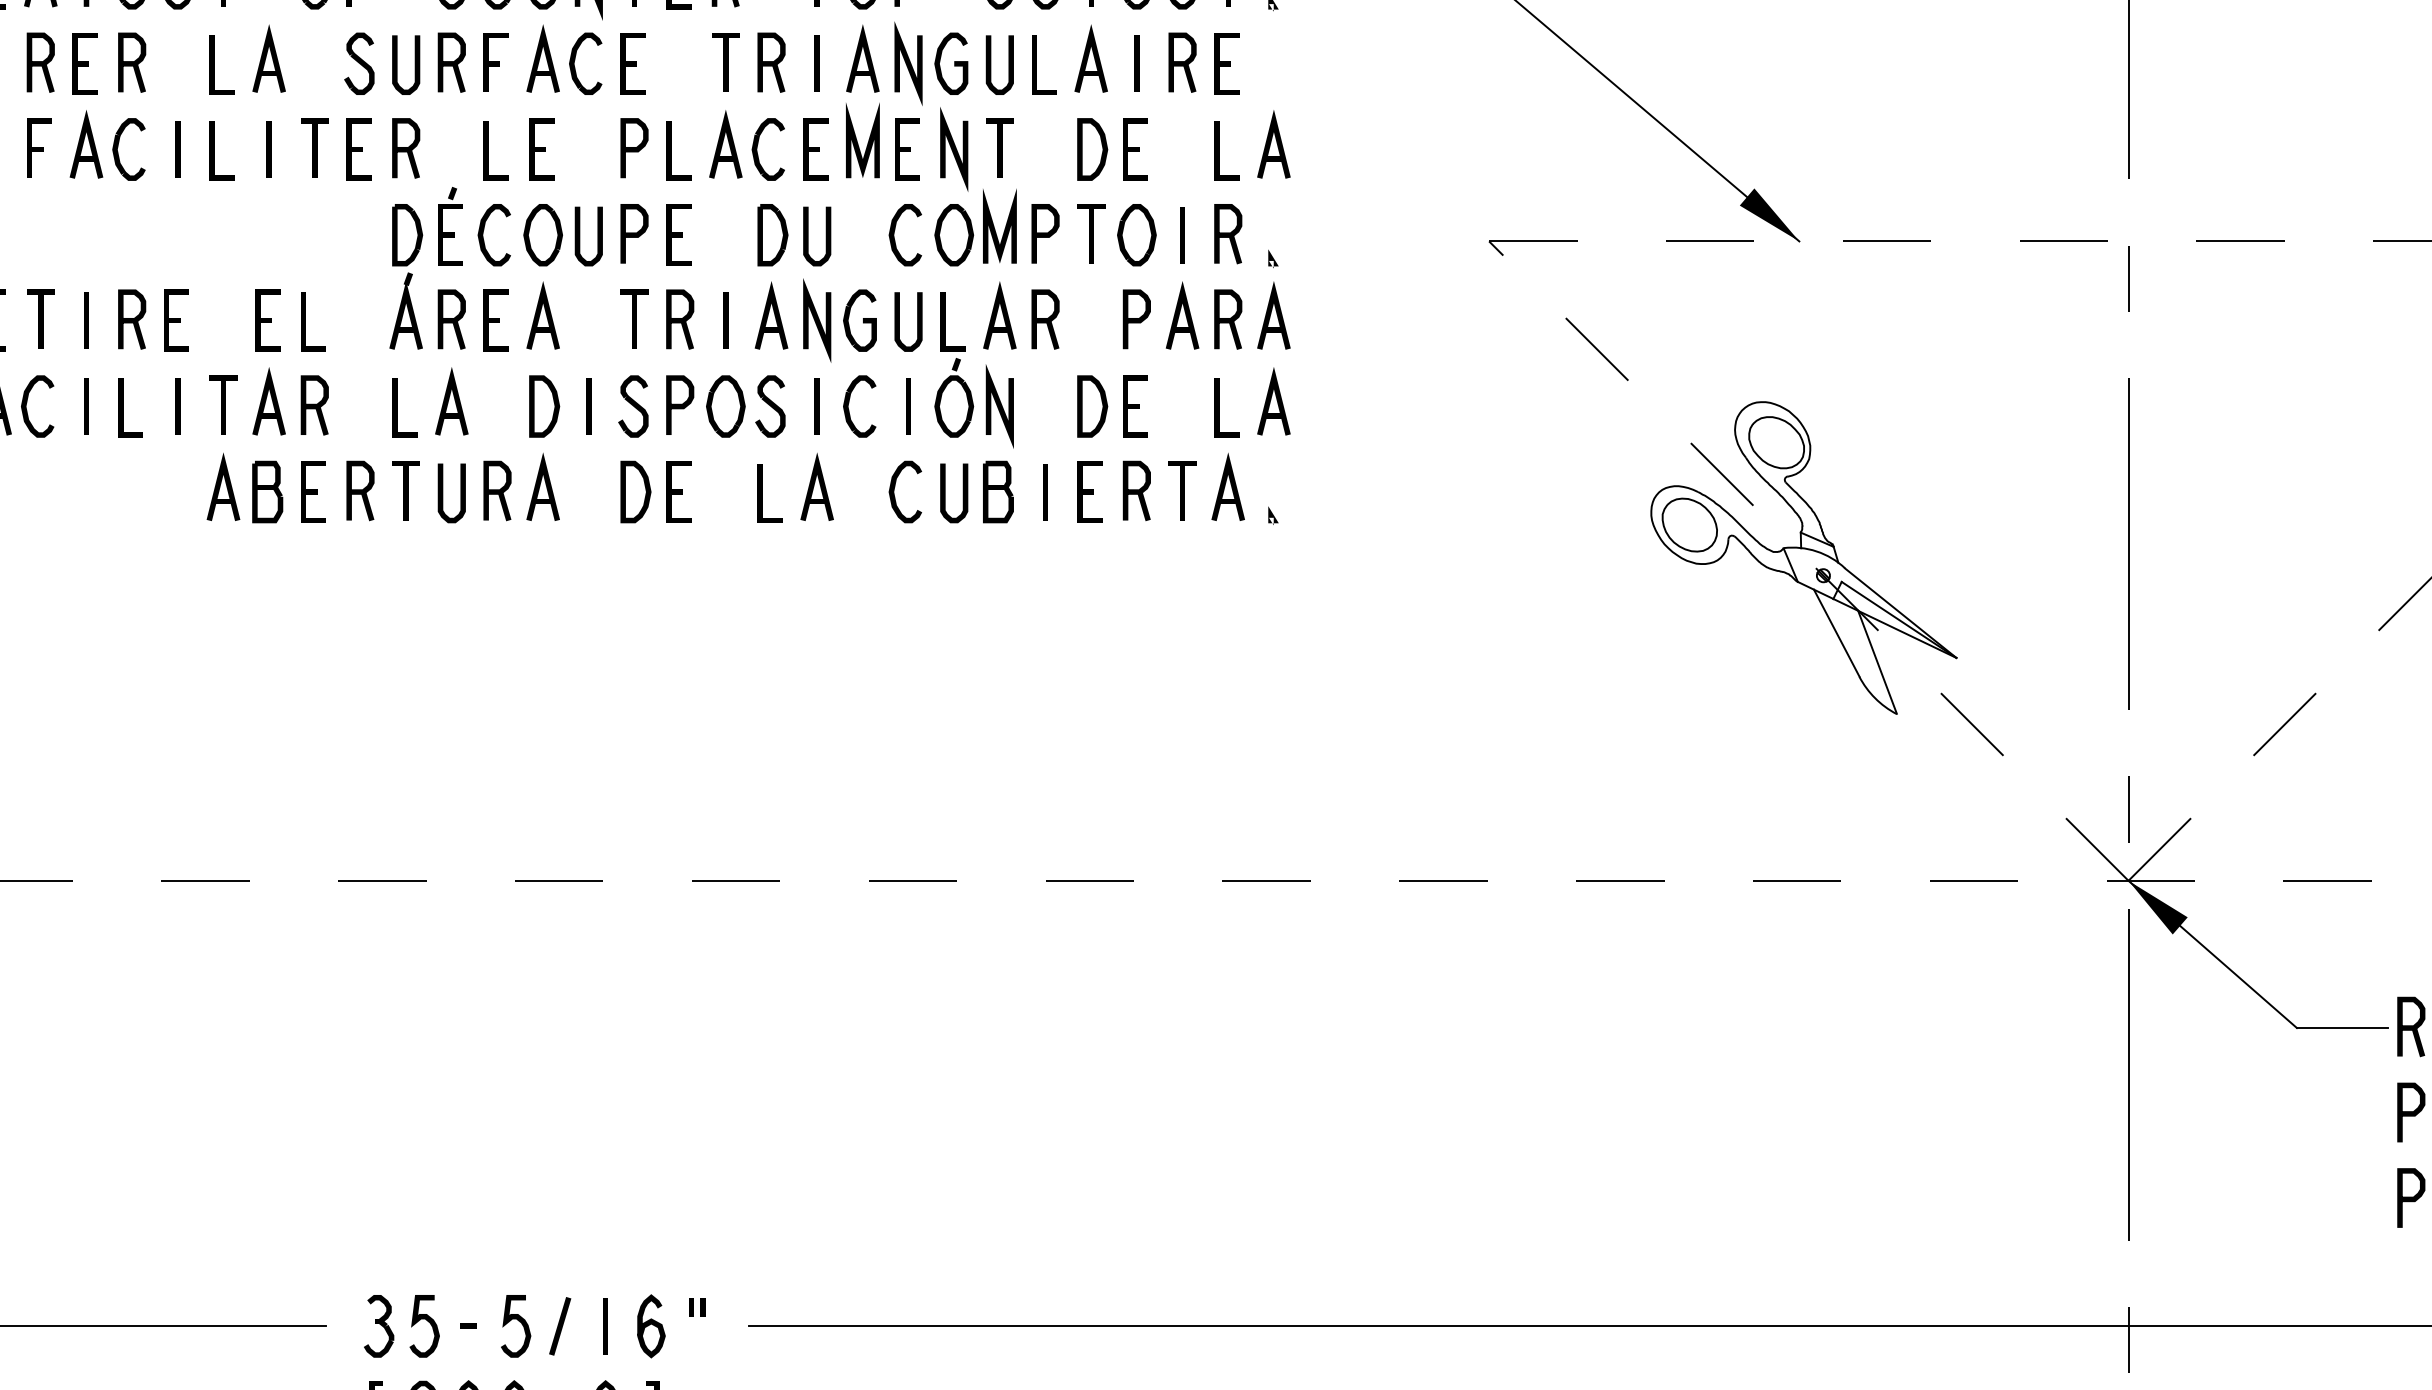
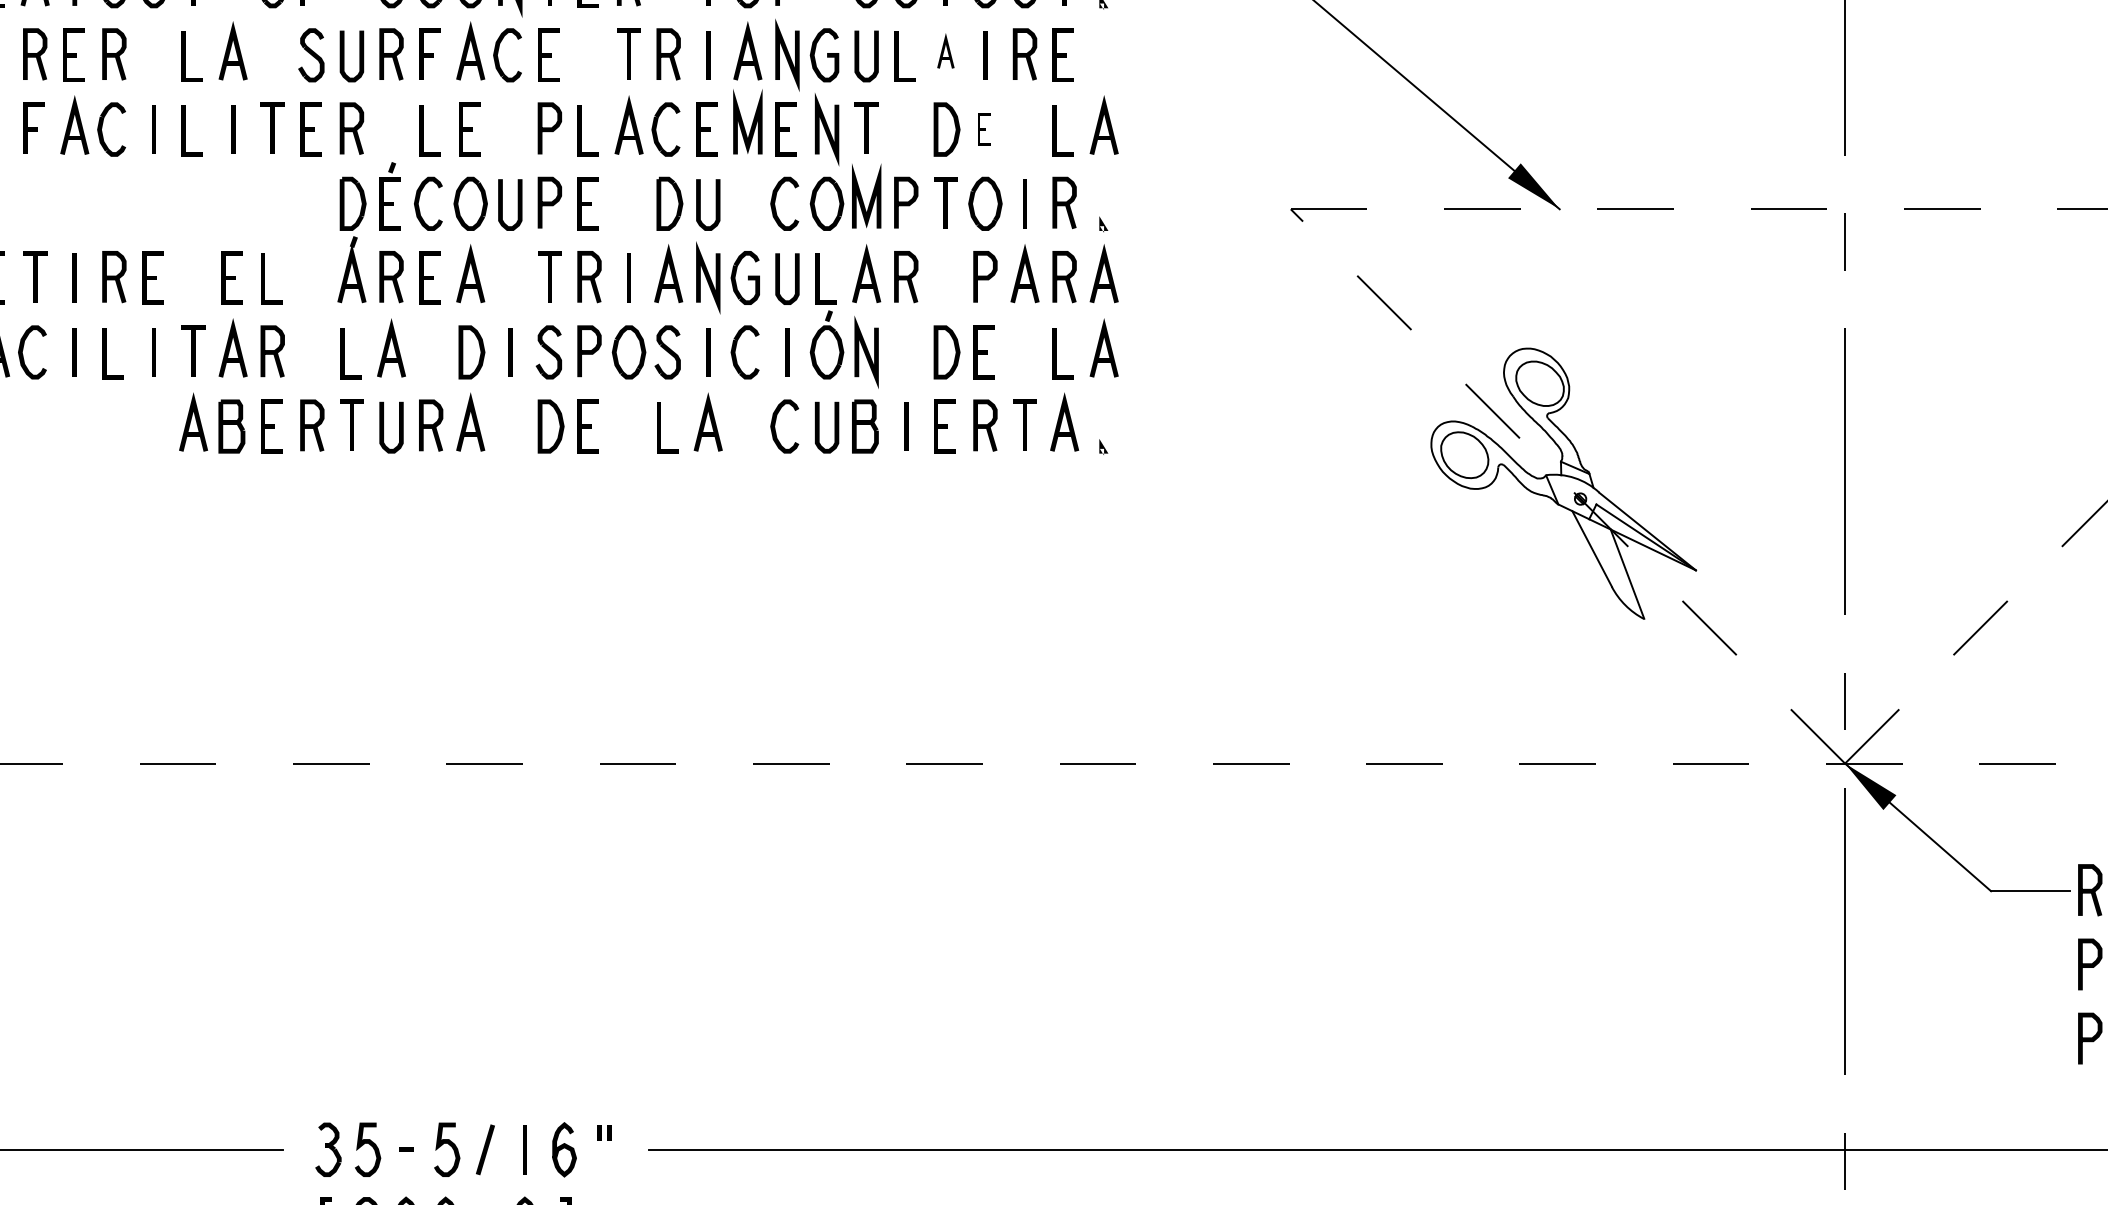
part: (1090, 58) -> (945, 50), size x0.6
part: (1134, 149) -> (983, 129), size x0.6

